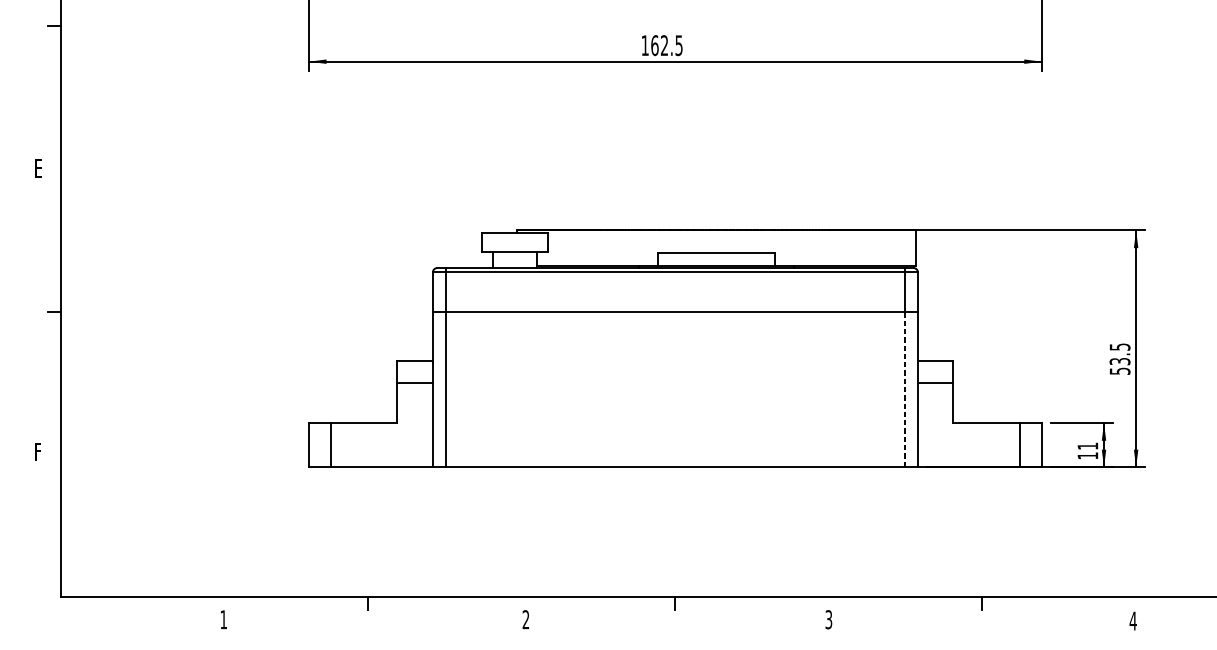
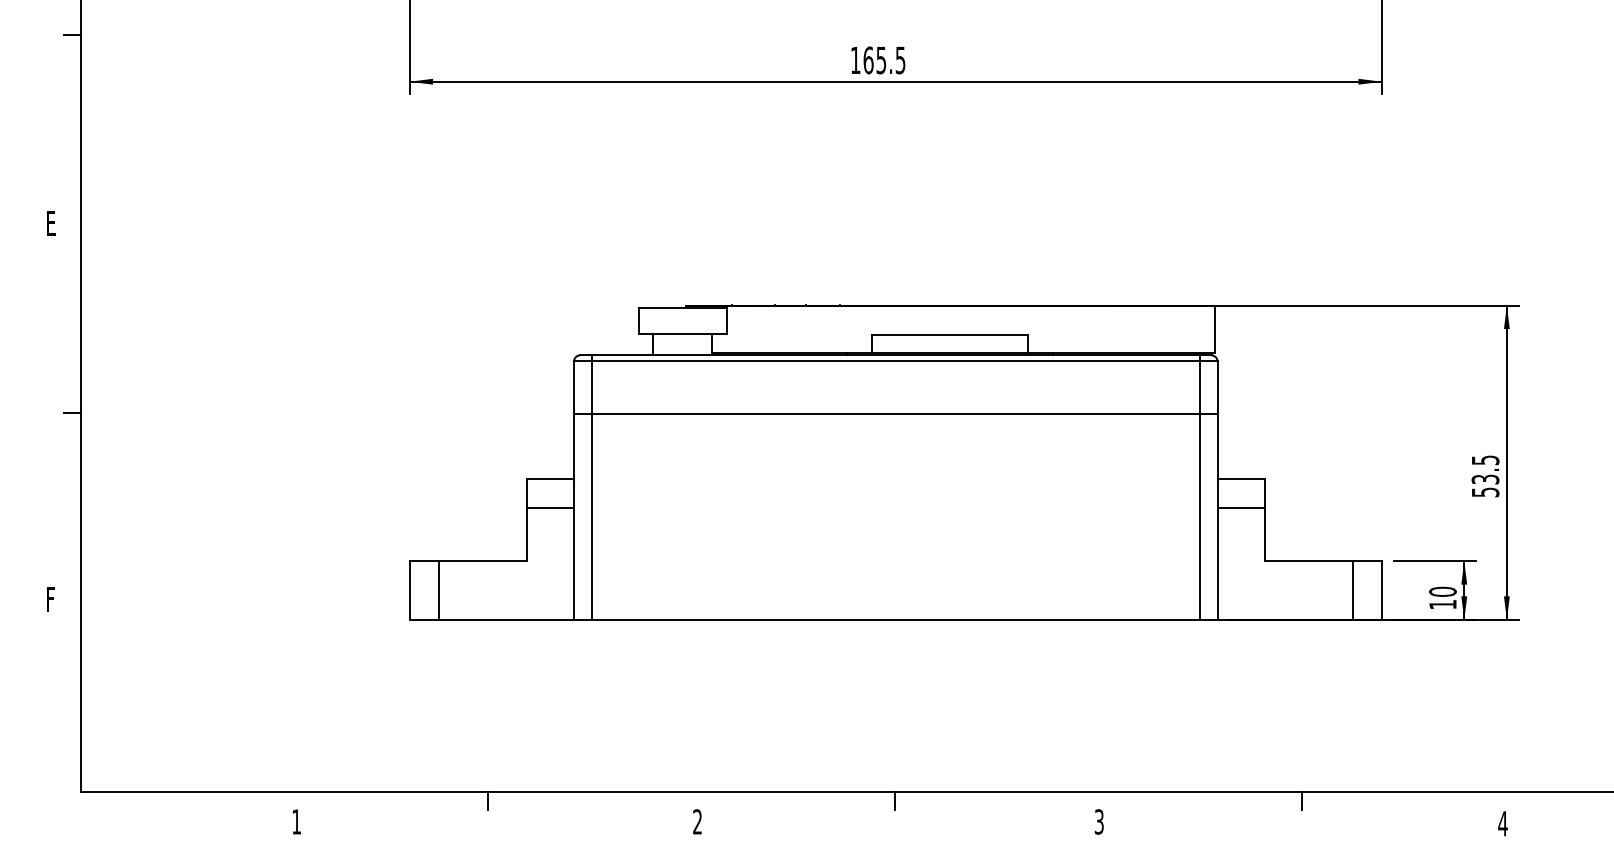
text: (664, 45) -> (881, 60), 162.5 -> 165.5
line: (904, 390) -> (1199, 517), dashed -> solid
text: (1087, 446) -> (1442, 591), 11 -> 10

